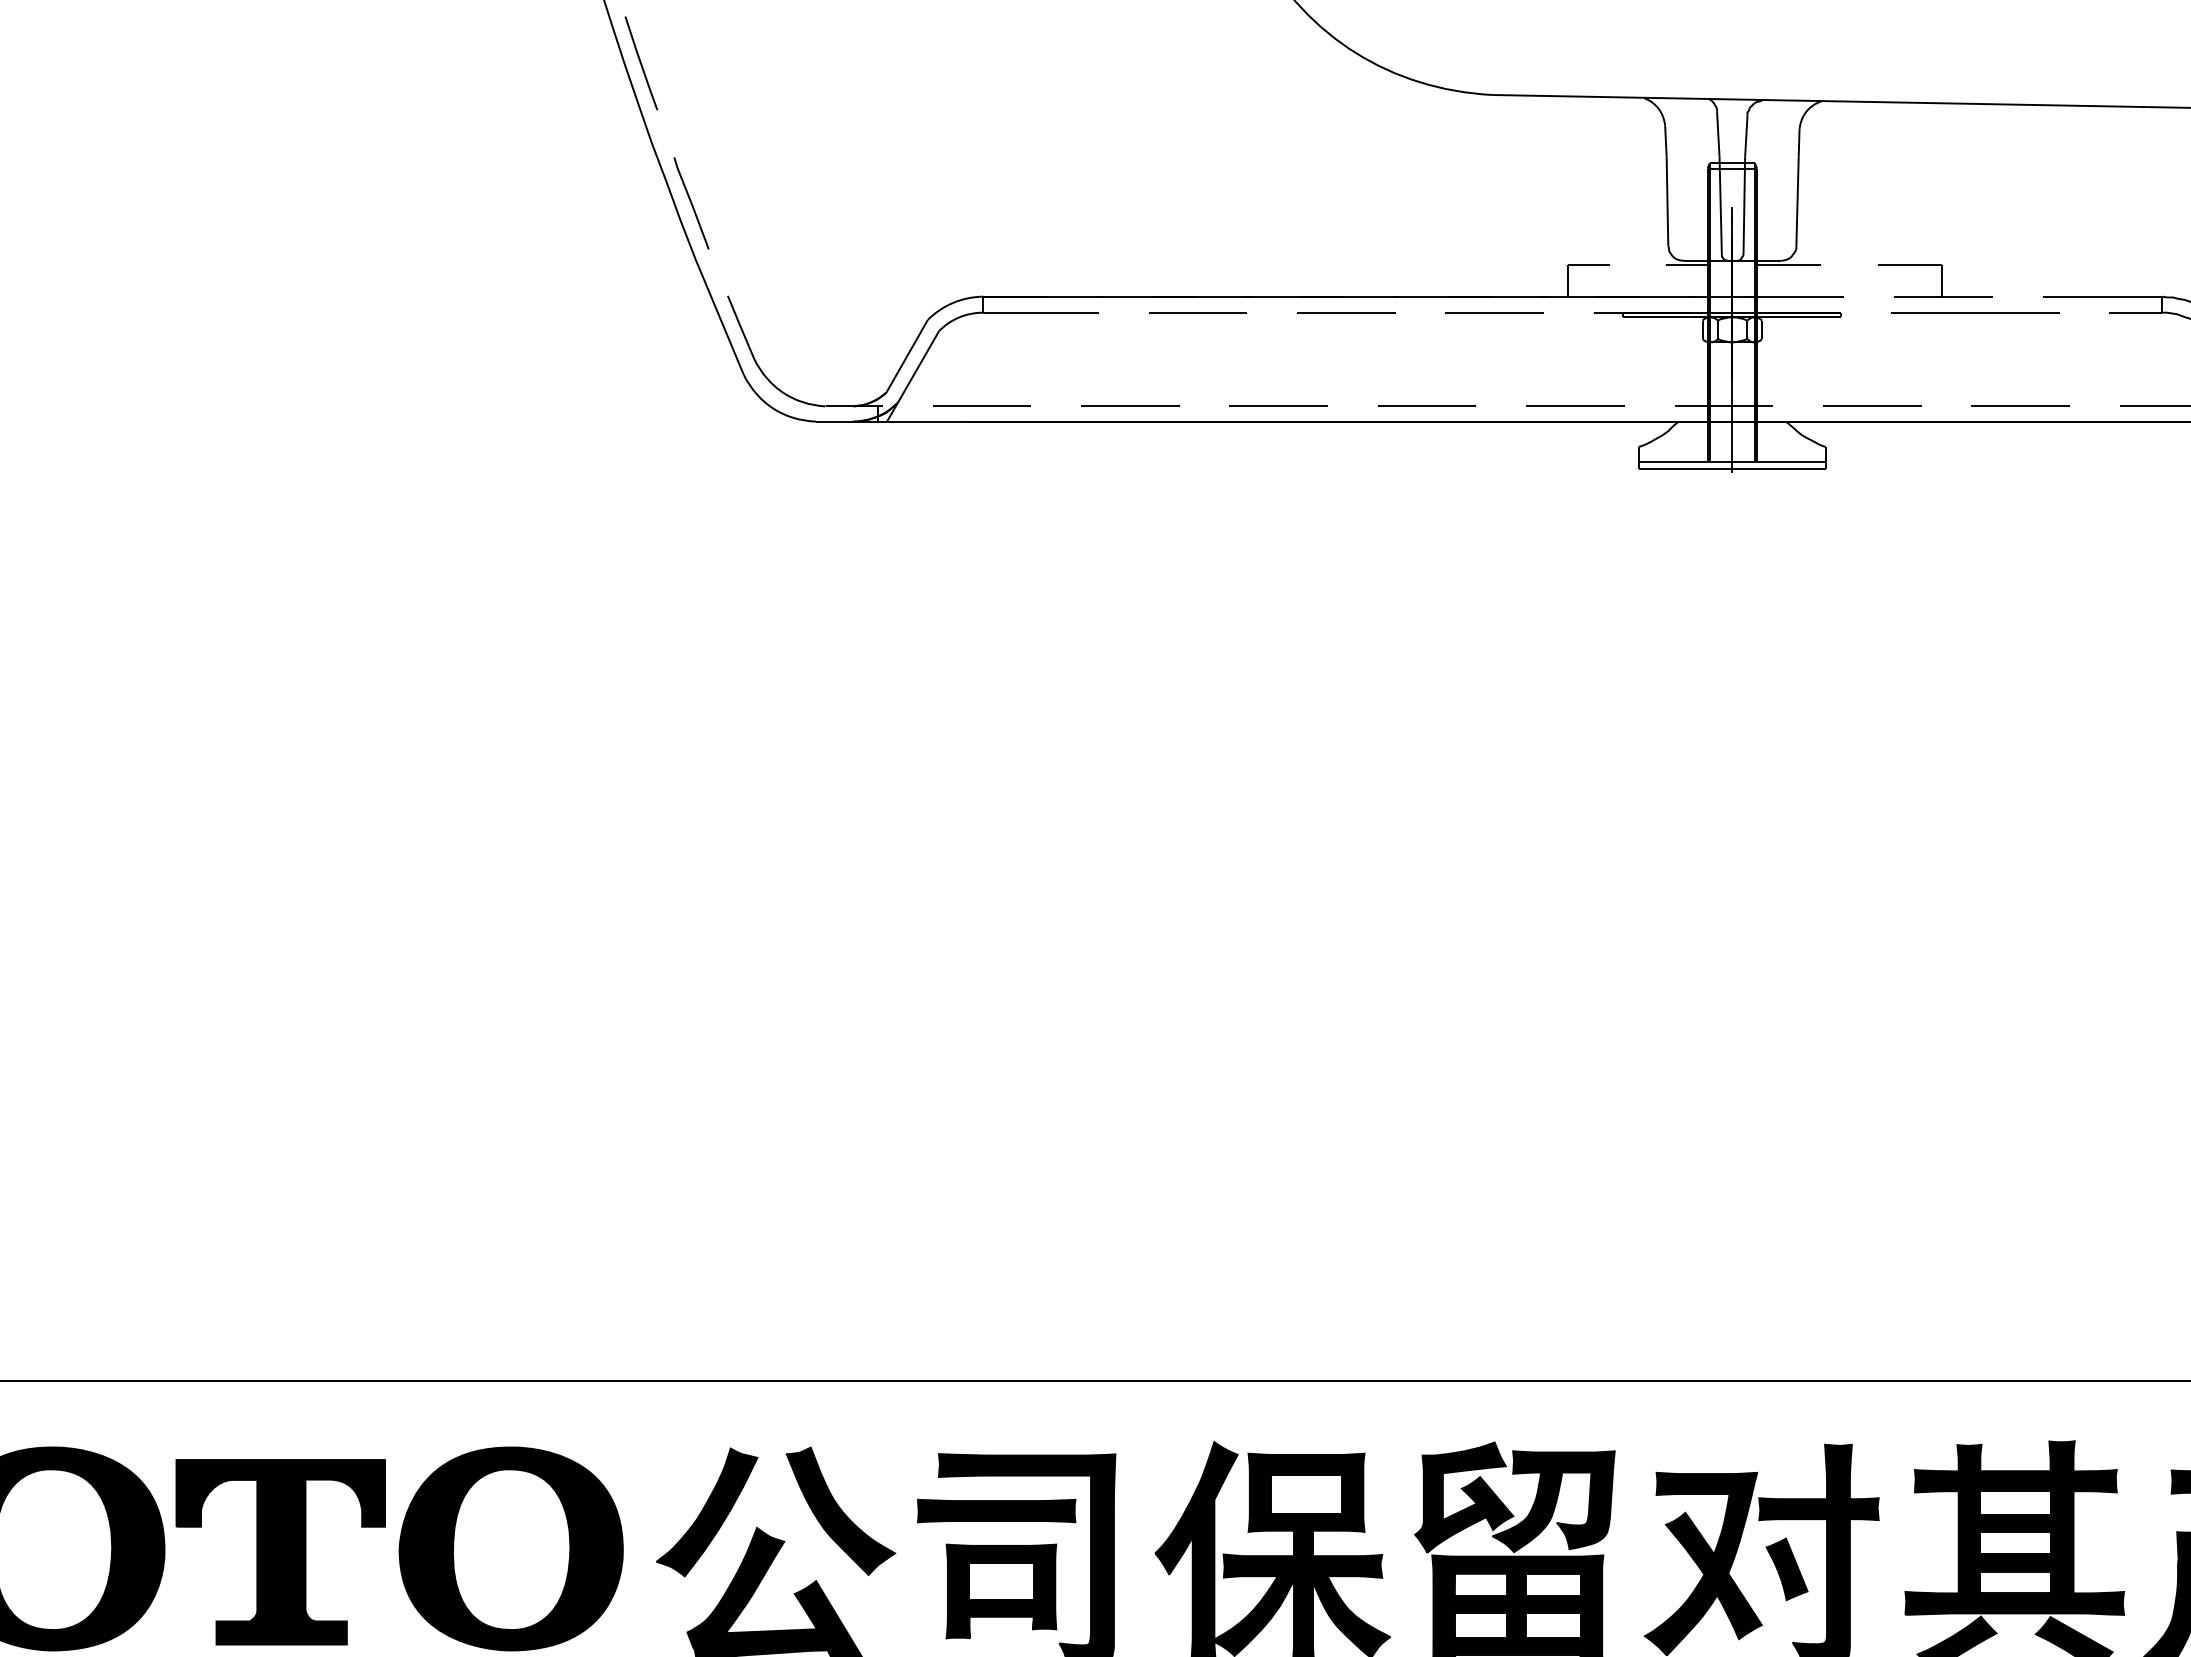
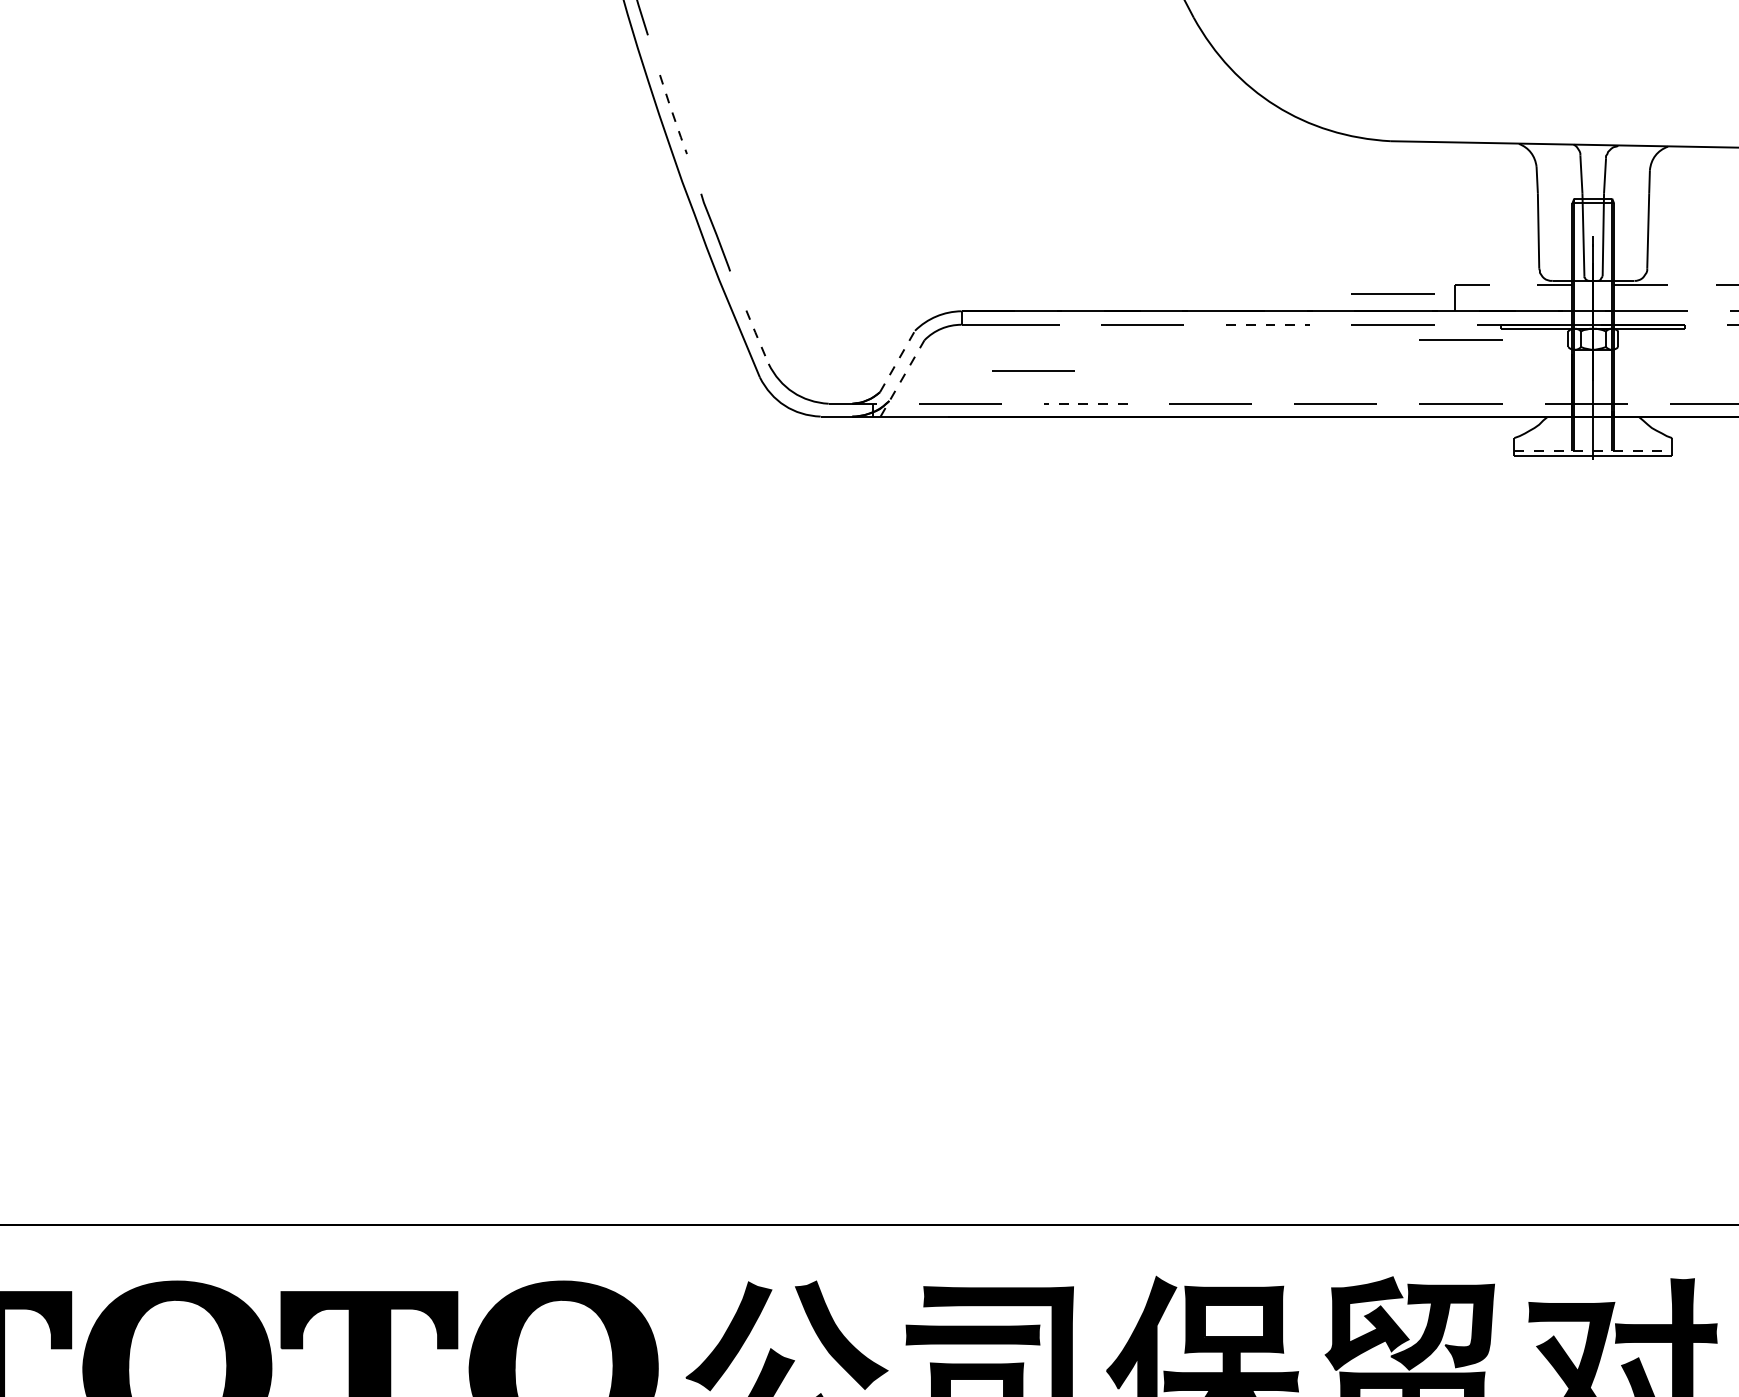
line: (641, 64) -> (673, 115), solid -> dashed
line: (1494, 276) -> (1392, 294), added
line: (1346, 312) -> (1267, 324), solid -> dashed
line: (740, 326) -> (757, 336), solid -> dashed
line: (1575, 329) -> (1461, 338), added
line: (907, 356) -> (897, 361), solid -> dashed
line: (1067, 366) -> (1032, 370), added
line: (913, 375) -> (902, 377), solid -> dashed
line: (1130, 406) -> (1085, 403), solid -> dashed
line: (1732, 462) -> (1593, 451), solid -> dashed

